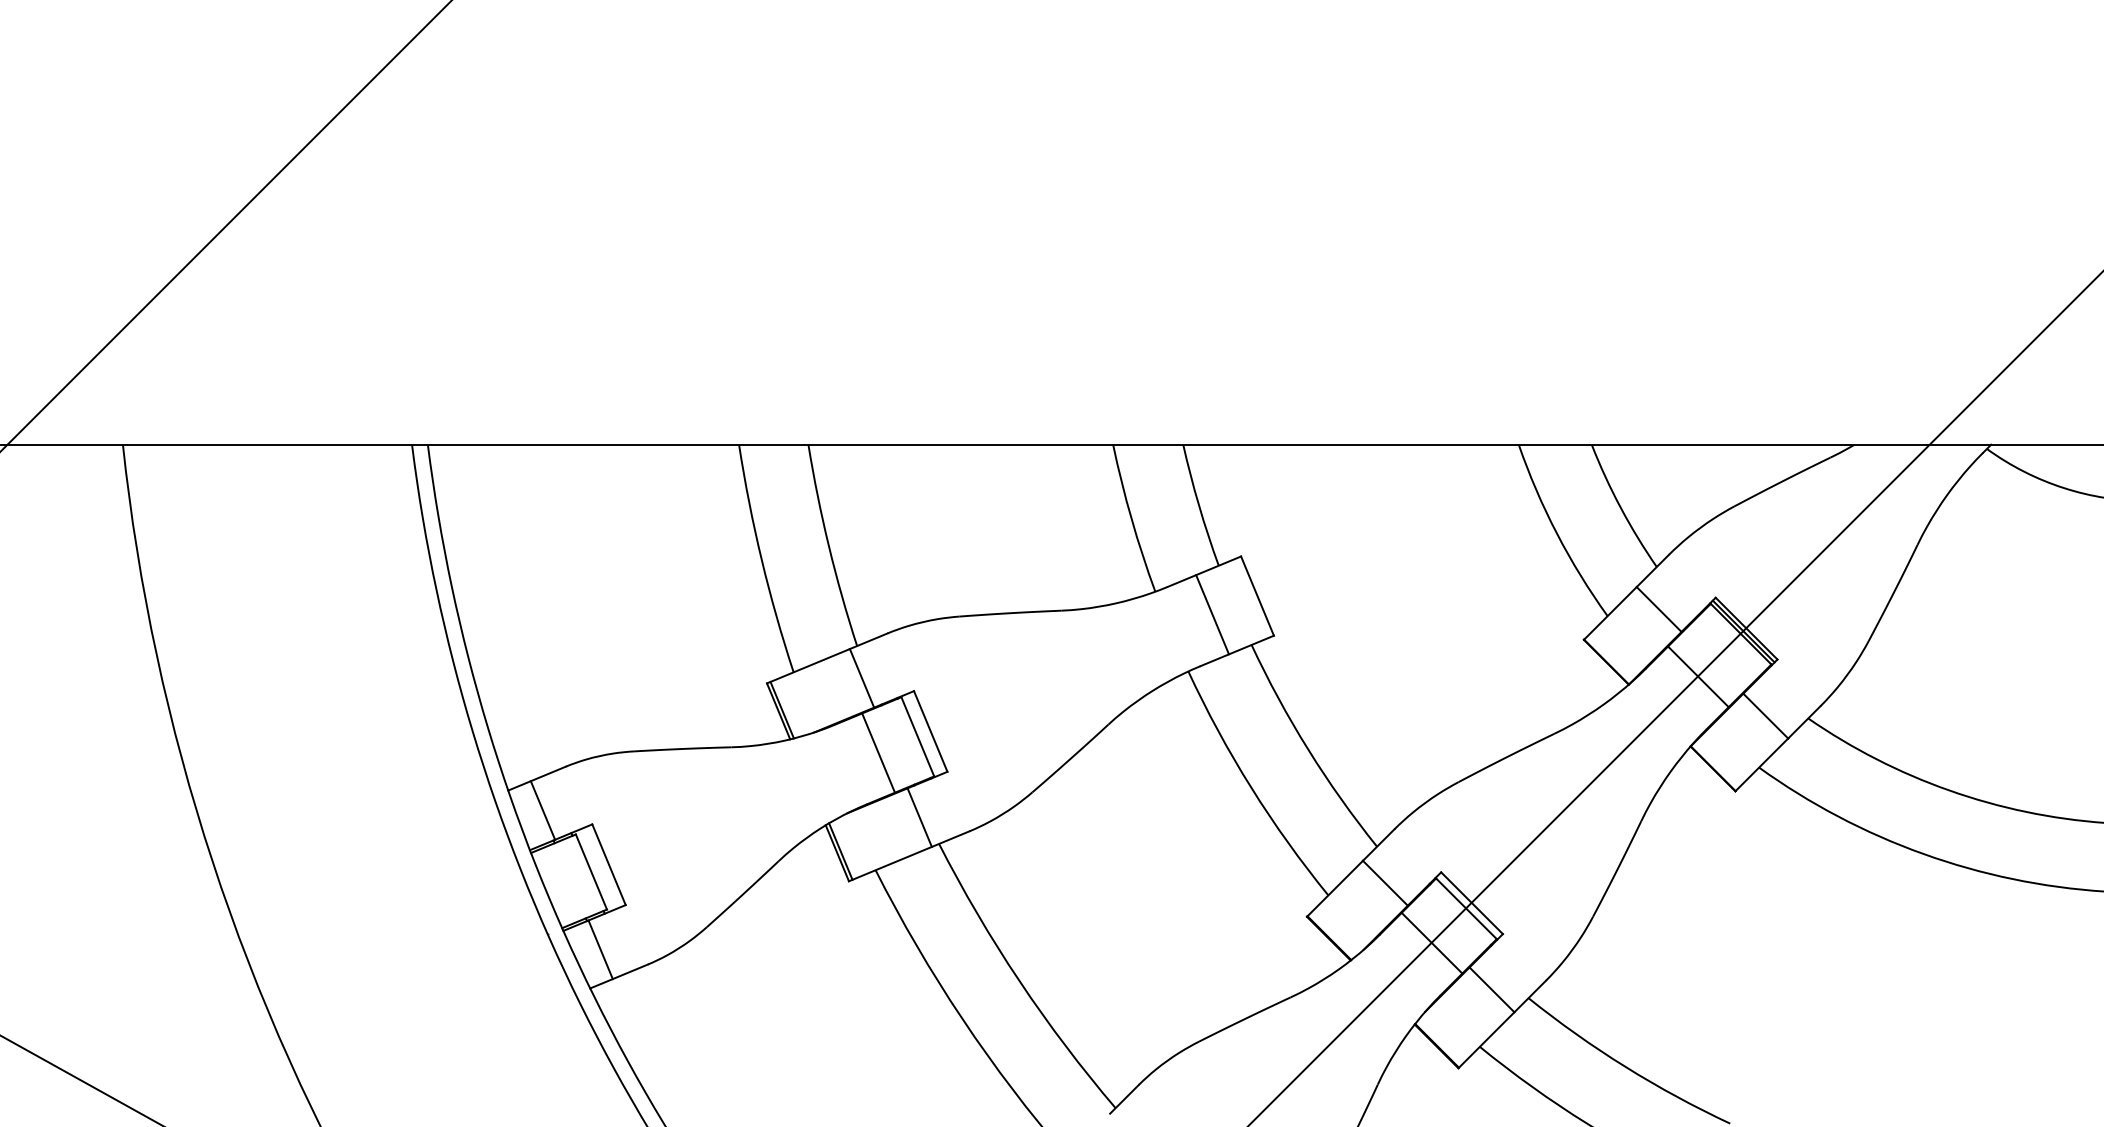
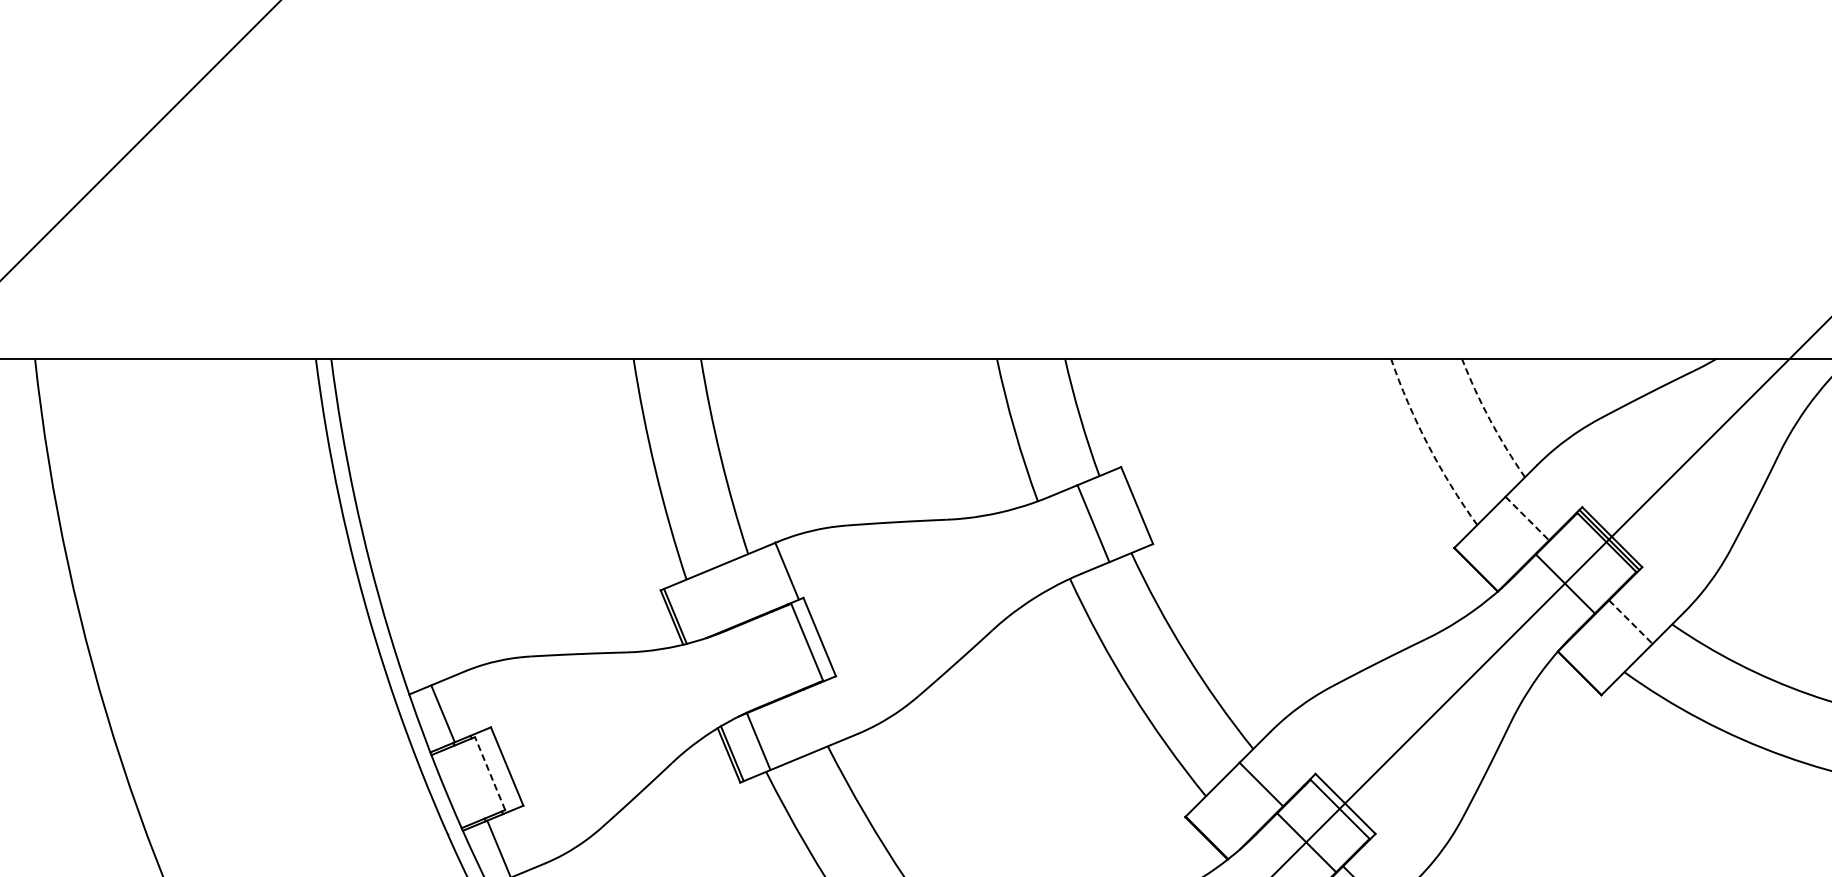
arc: (1620, 507) -> (1489, 419), solid -> dashed
arc: (1556, 533) -> (1427, 444), solid -> dashed
line: (1659, 609) -> (1527, 518), solid -> dashed
line: (861, 678) -> (786, 571), moved
line: (1765, 716) -> (1630, 622), solid -> dashed
line: (878, 752) -> (768, 657), removed
line: (919, 817) -> (758, 741), moved
line: (591, 872) -> (490, 774), solid -> dashed

